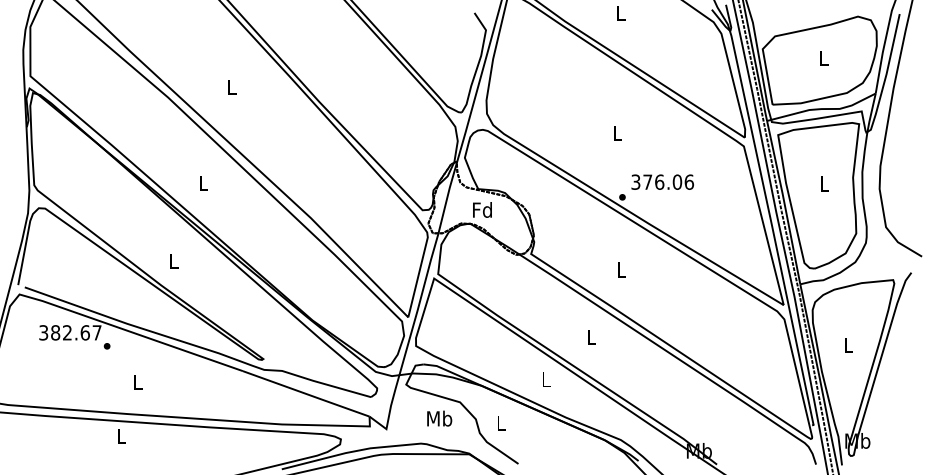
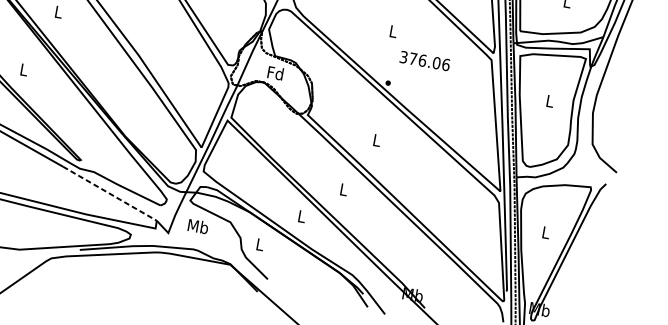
text: (662, 181) -> (424, 60), moved
line: (306, 394) -> (109, 194), solid -> dashed
text: (439, 418) -> (198, 226), moved

